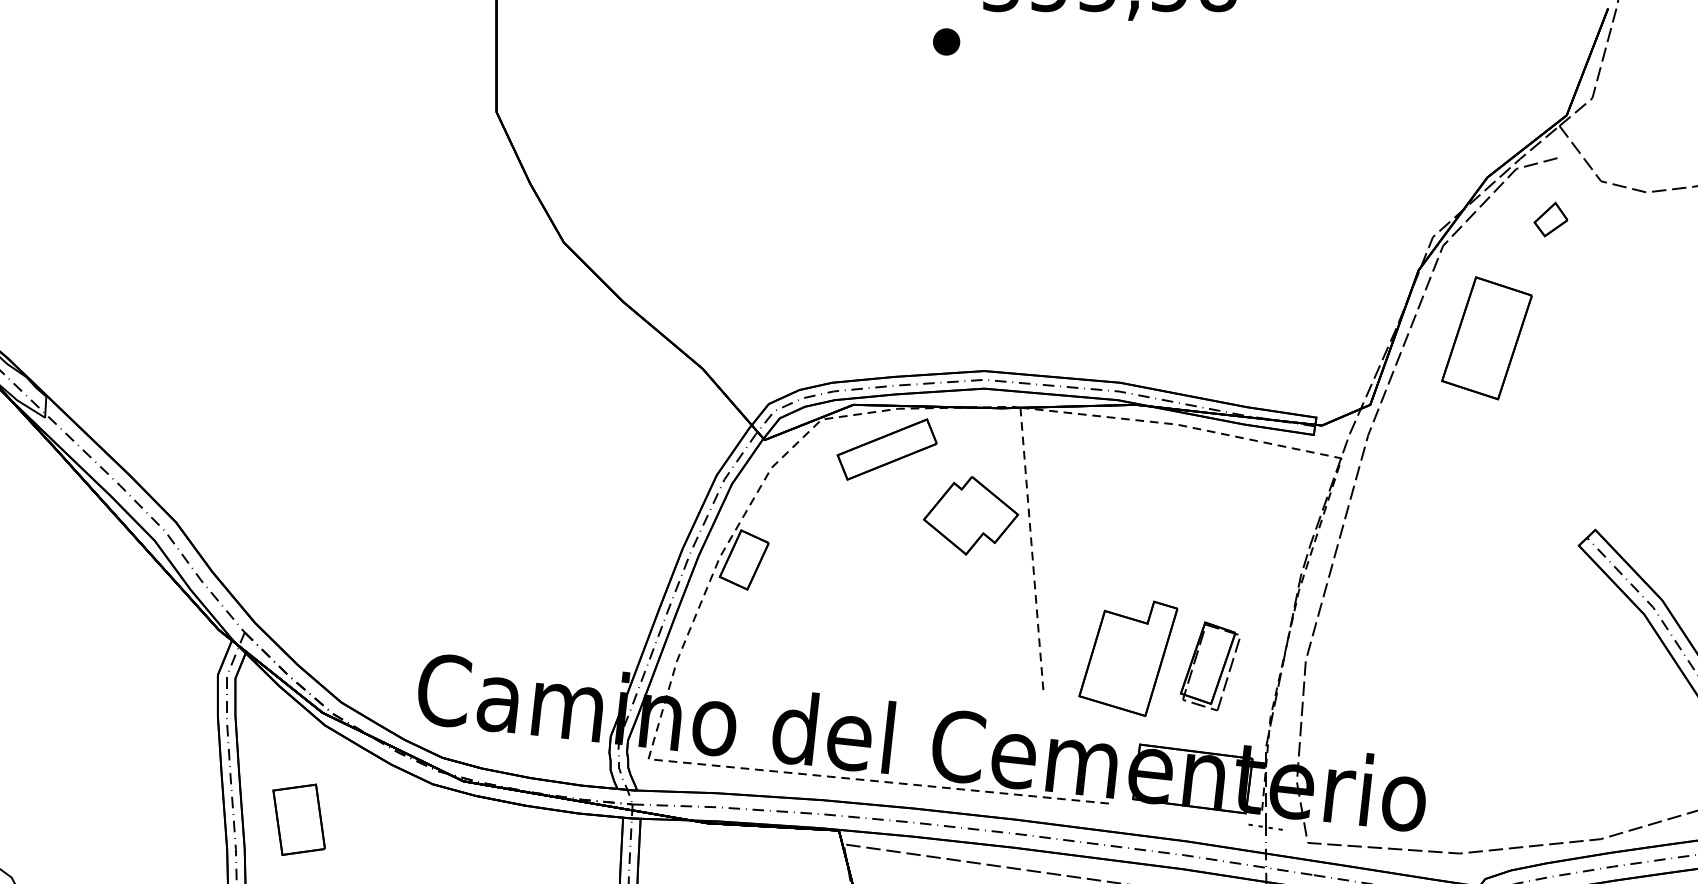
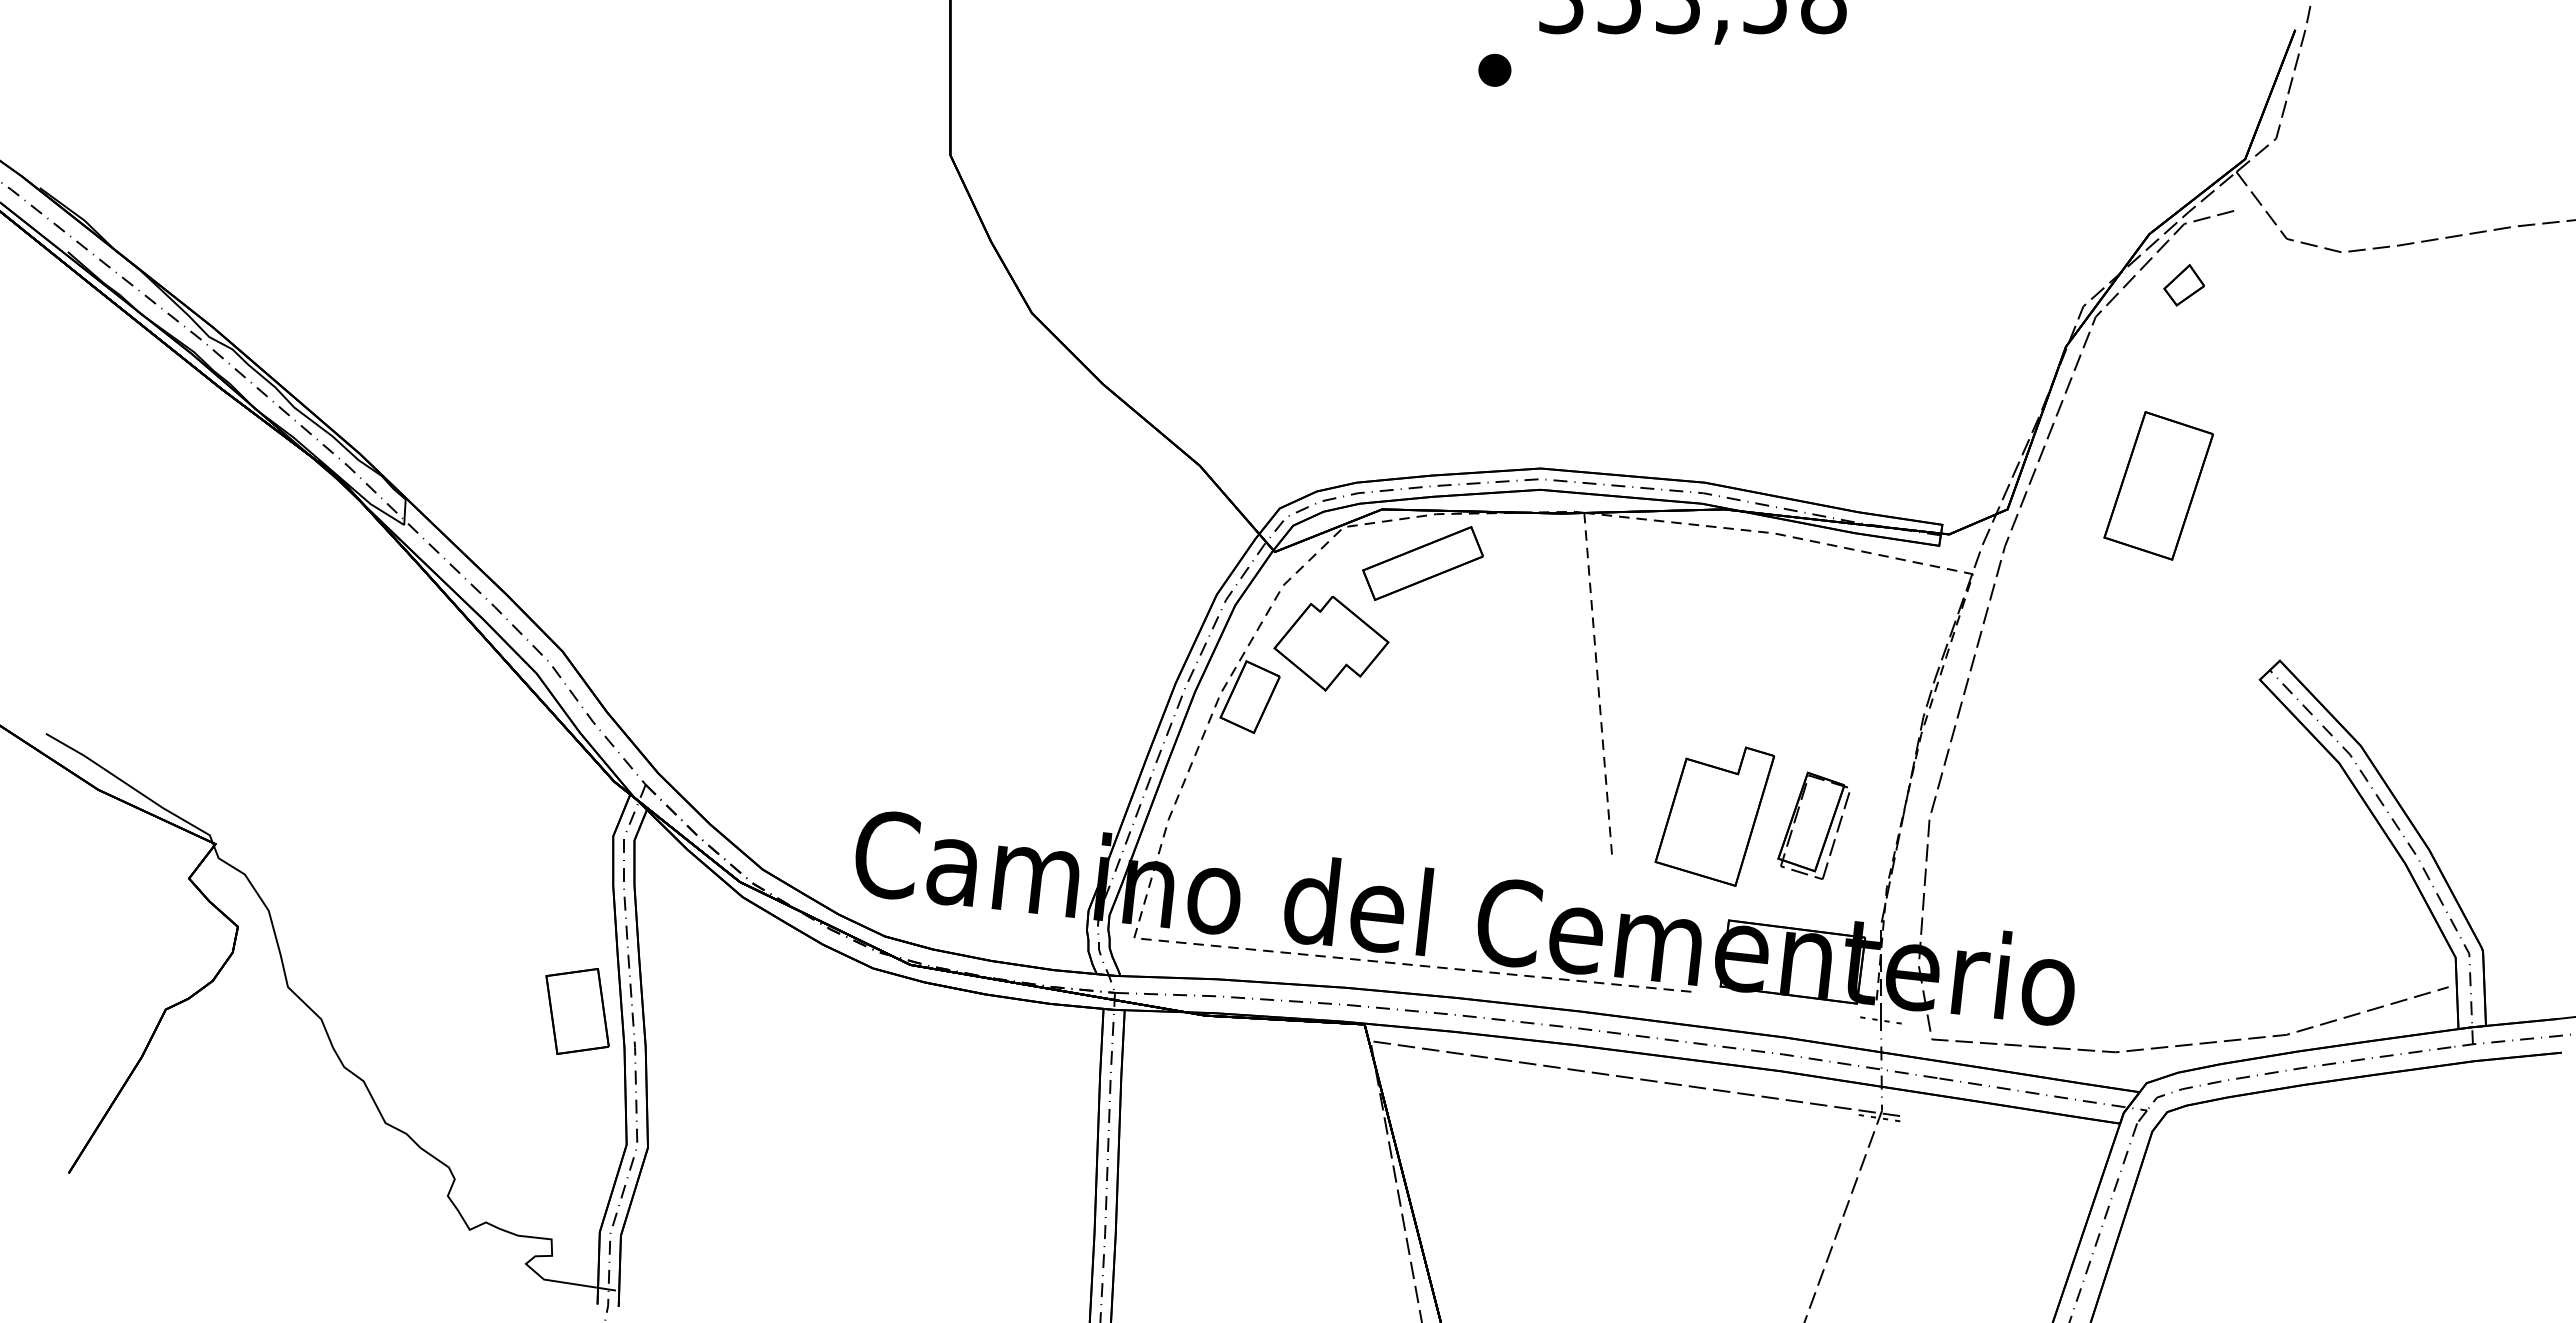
part: (1550, 219) -> (2183, 285), moved
part: (1486, 337) -> (2158, 485), moved
part: (971, 515) -> (1331, 643), moved
part: (299, 819) -> (577, 1011), moved

